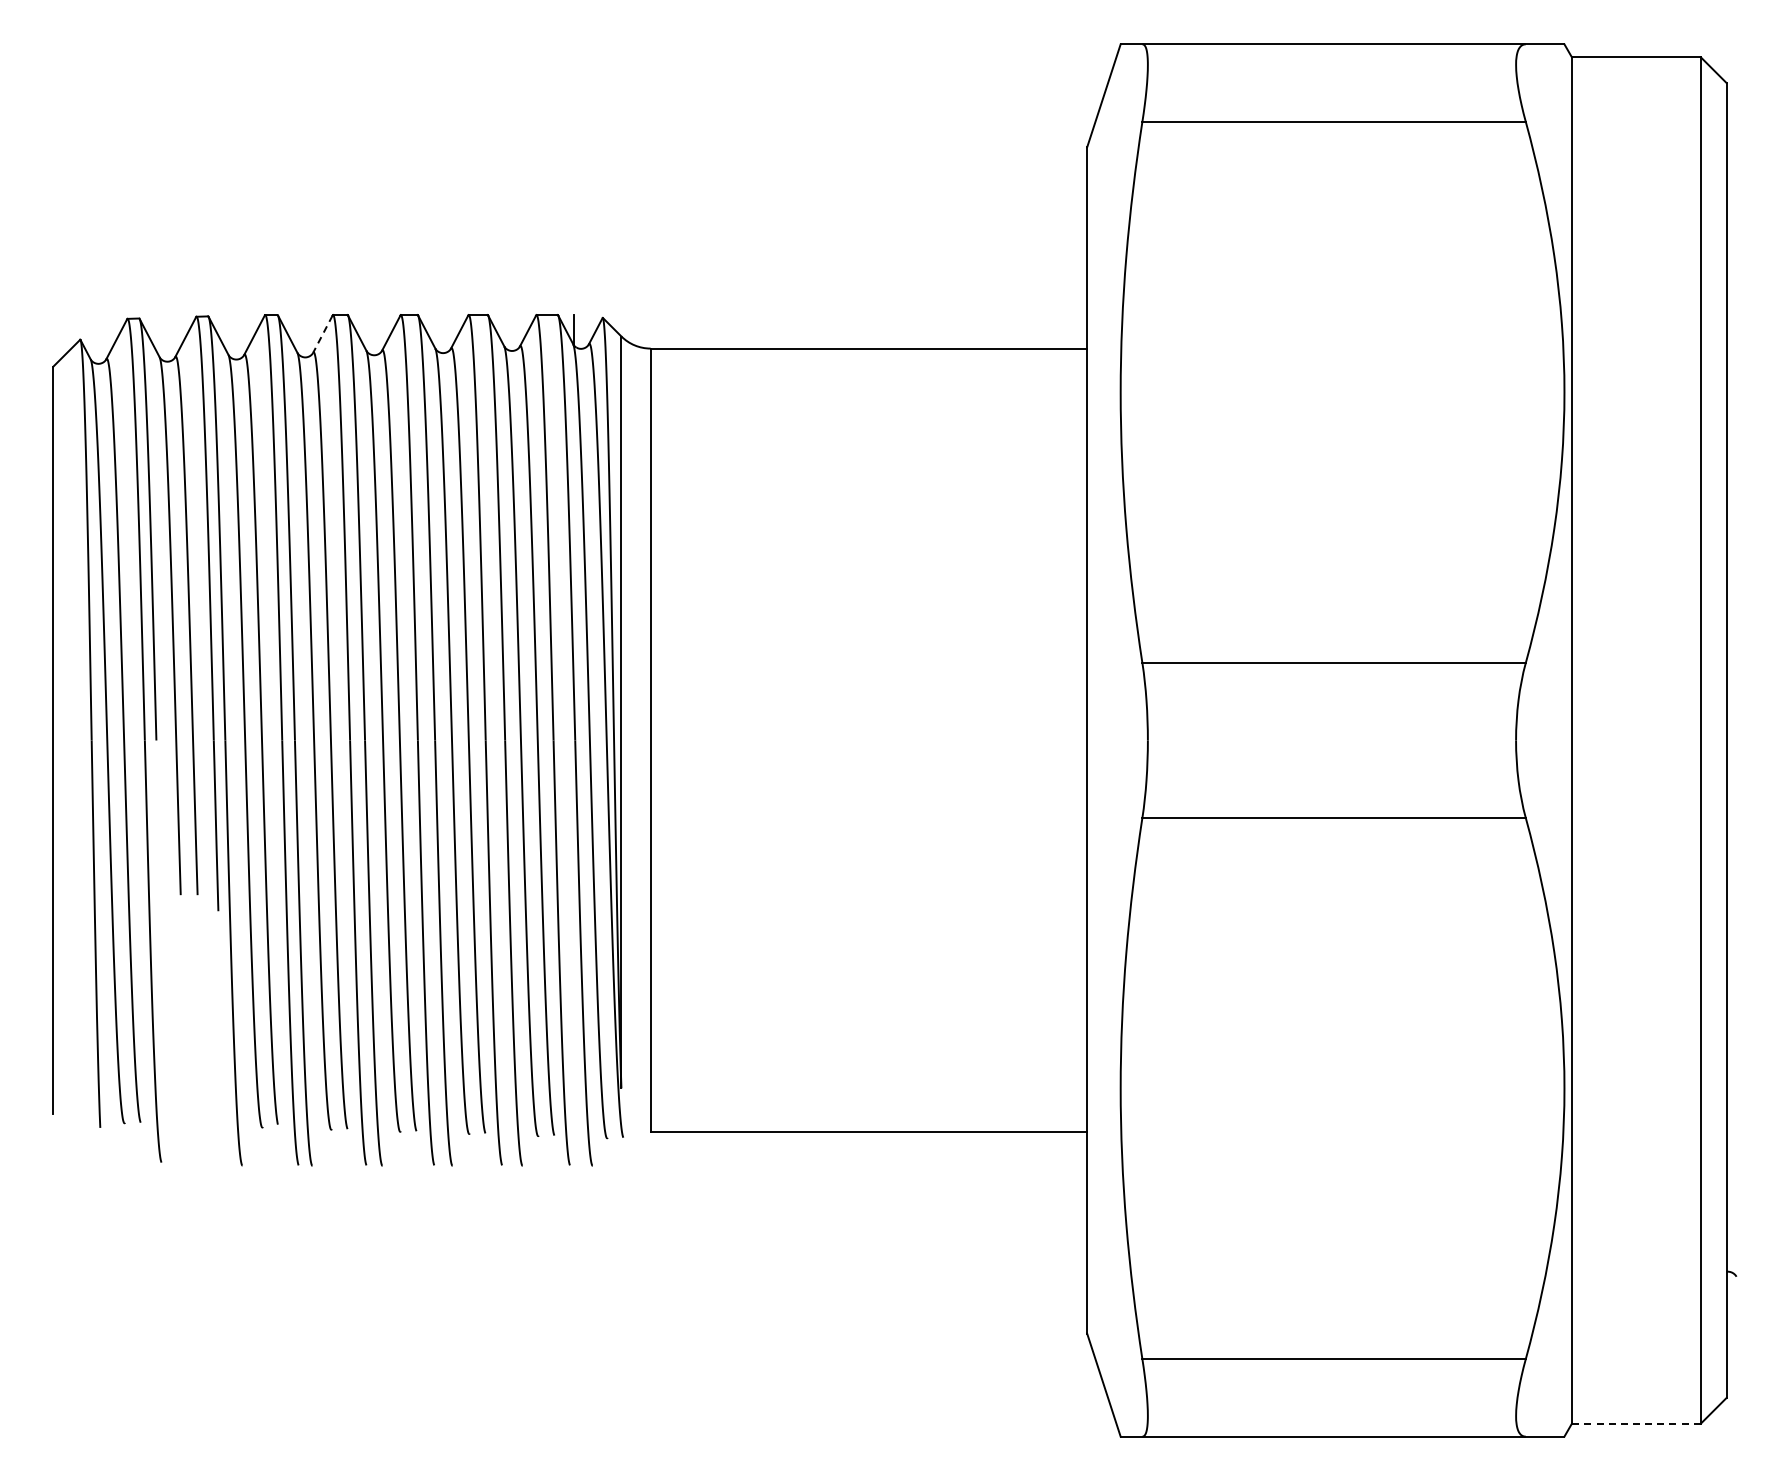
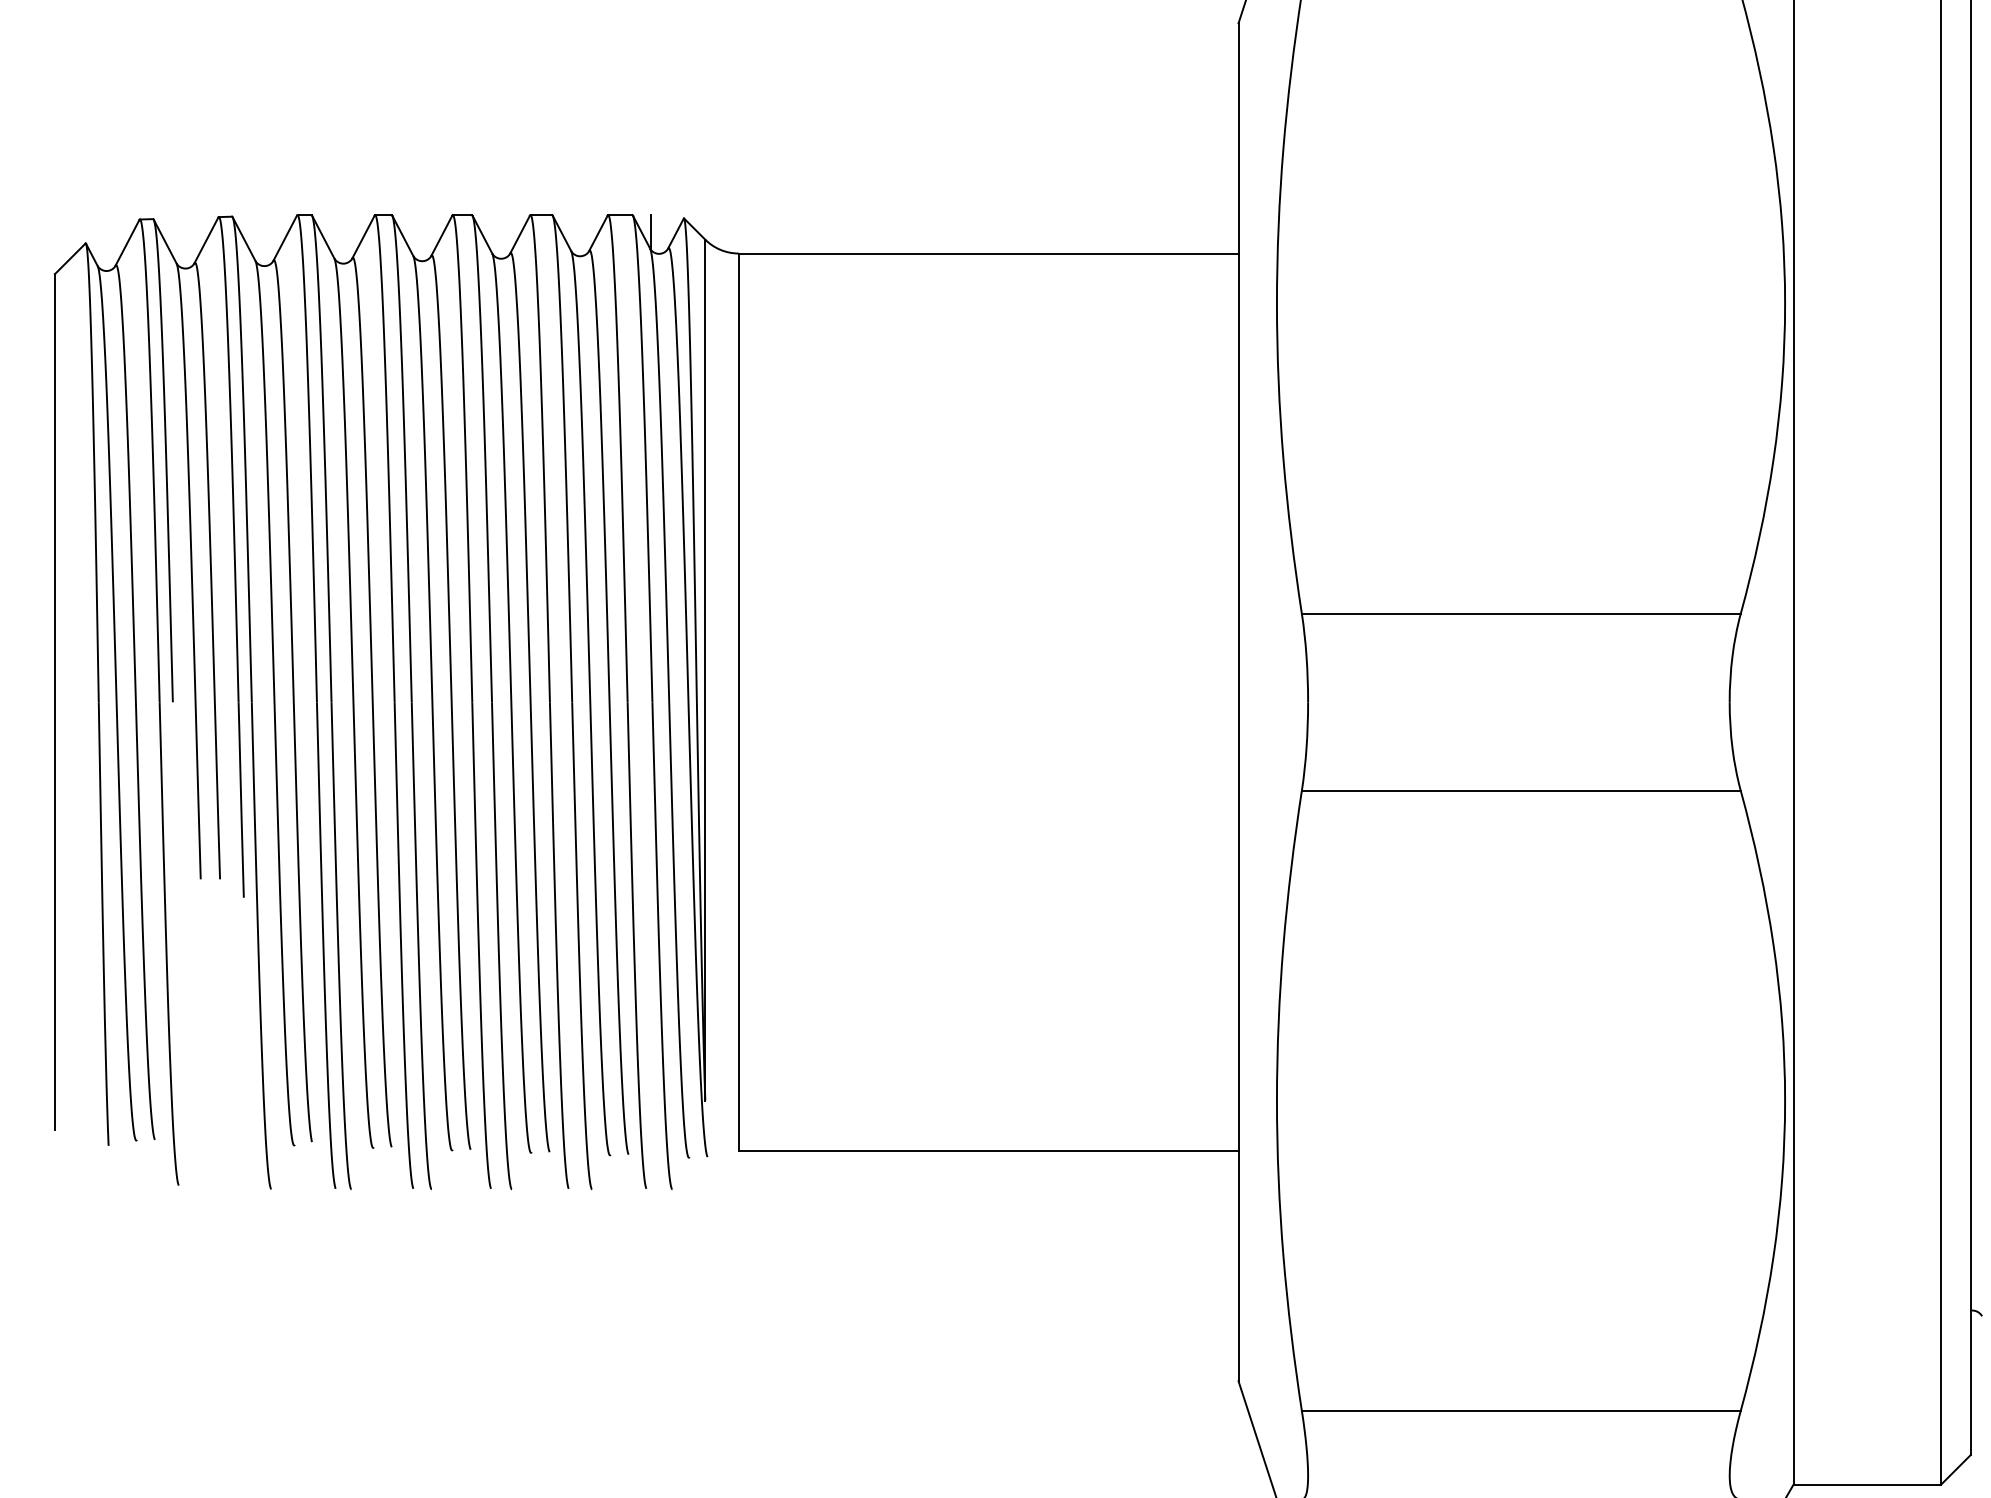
line: (322, 334) -> (363, 237), dashed -> solid
line: (1635, 1423) -> (1866, 1484), dashed -> solid

